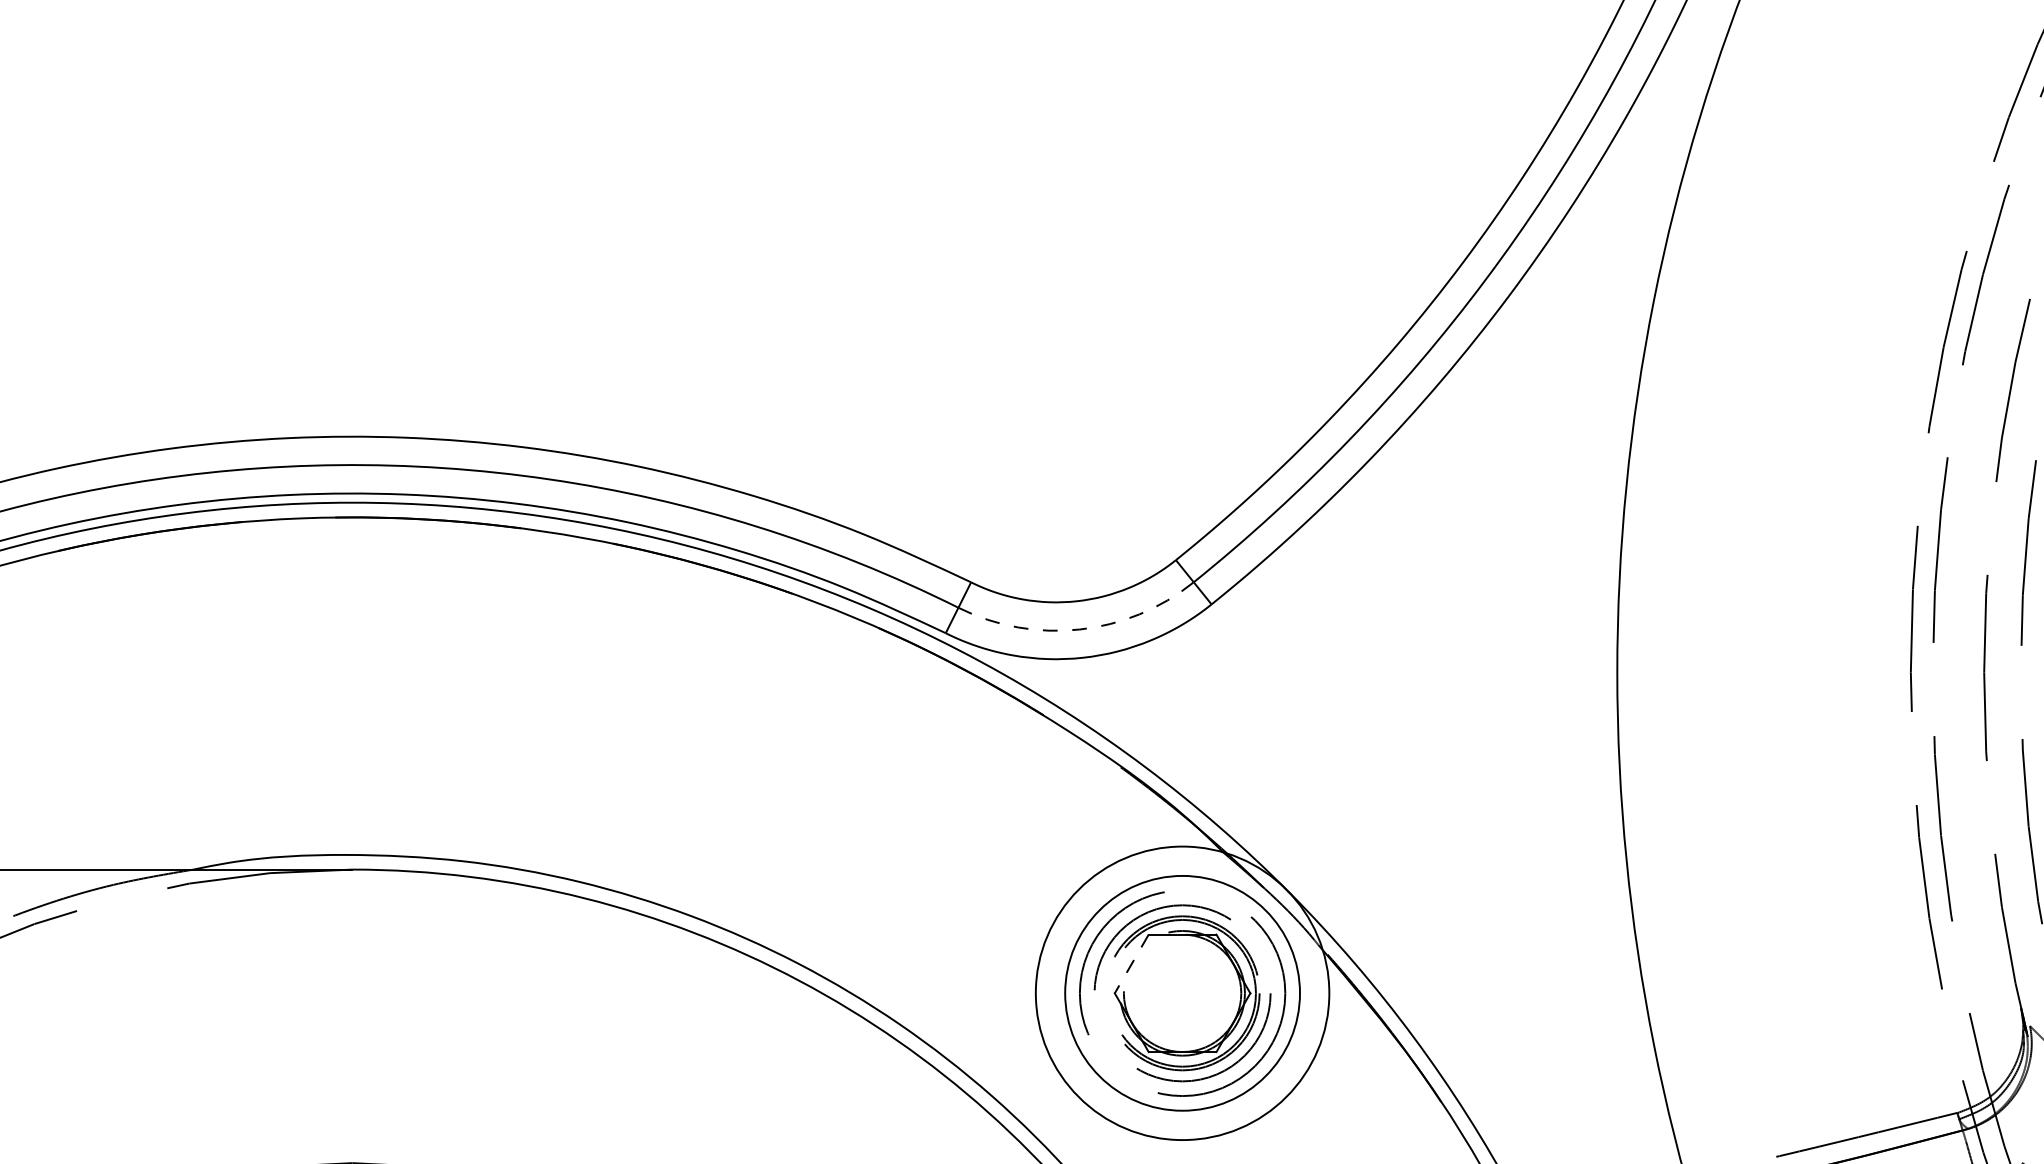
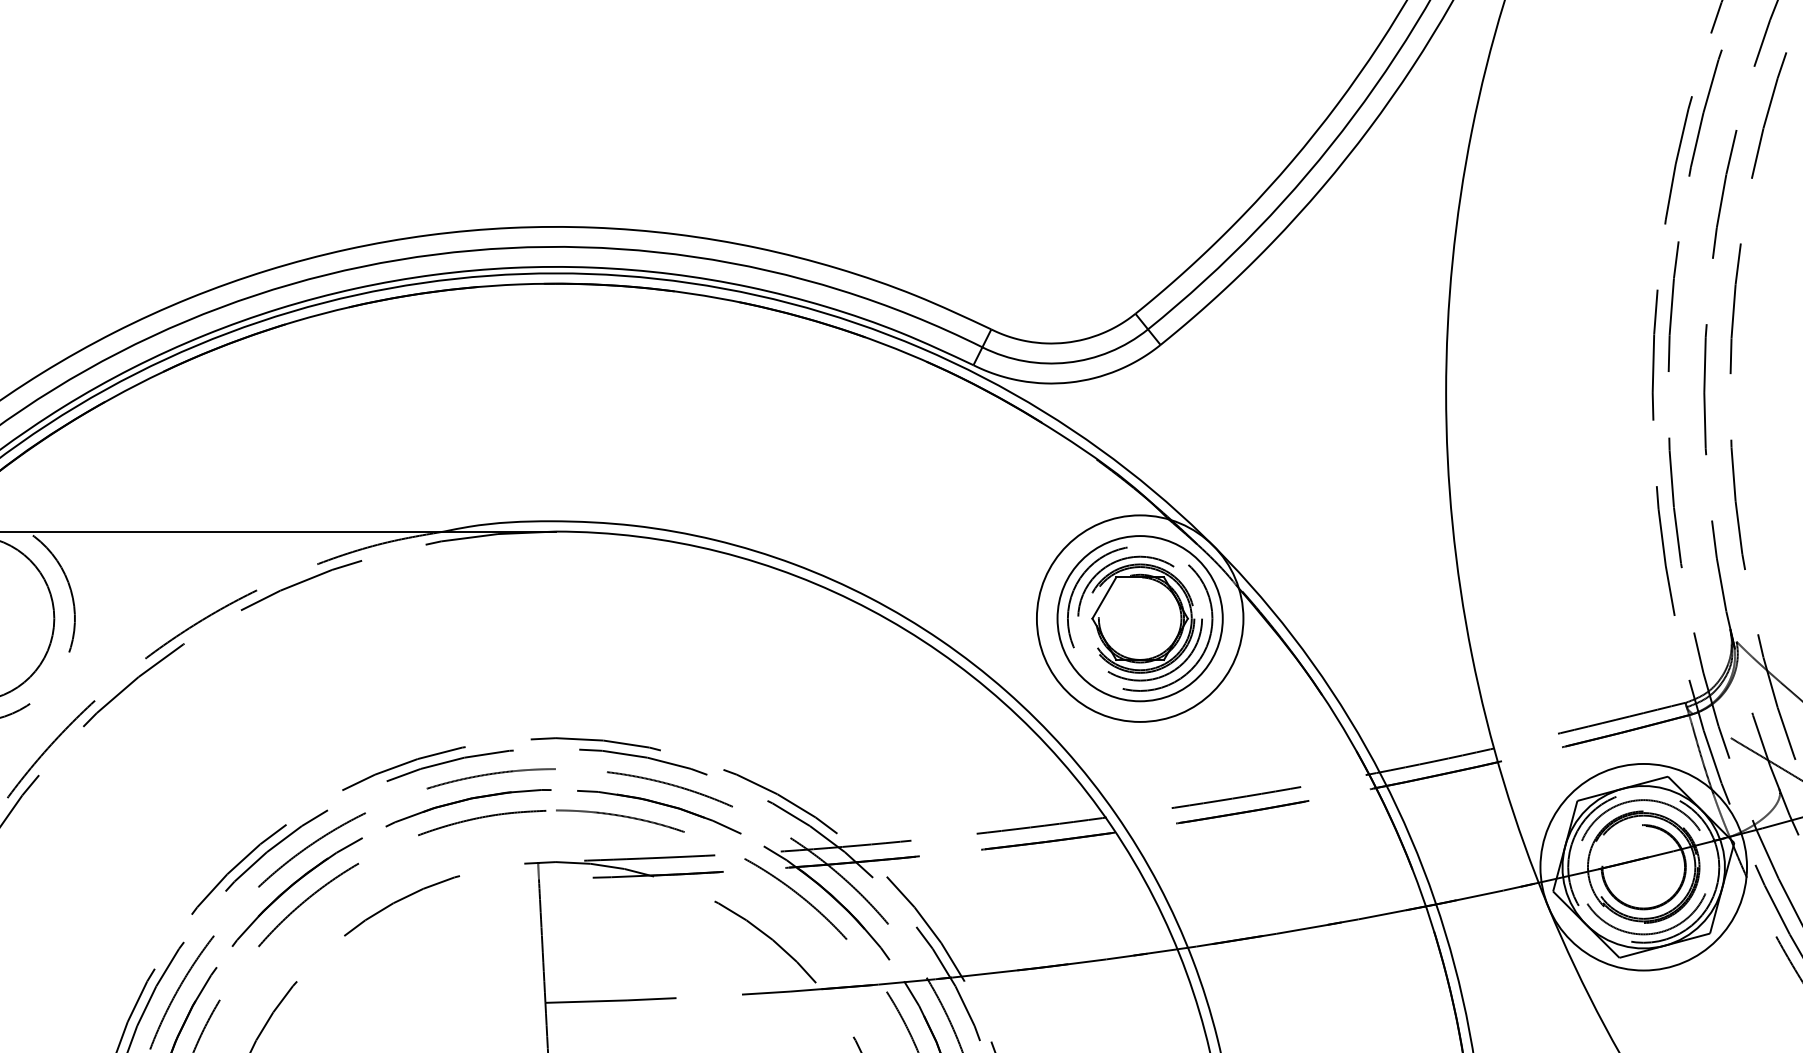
arc: (1079, 629) -> (1067, 362), dashed -> solid
line: (1131, 964) -> (1104, 598), dashed -> solid

